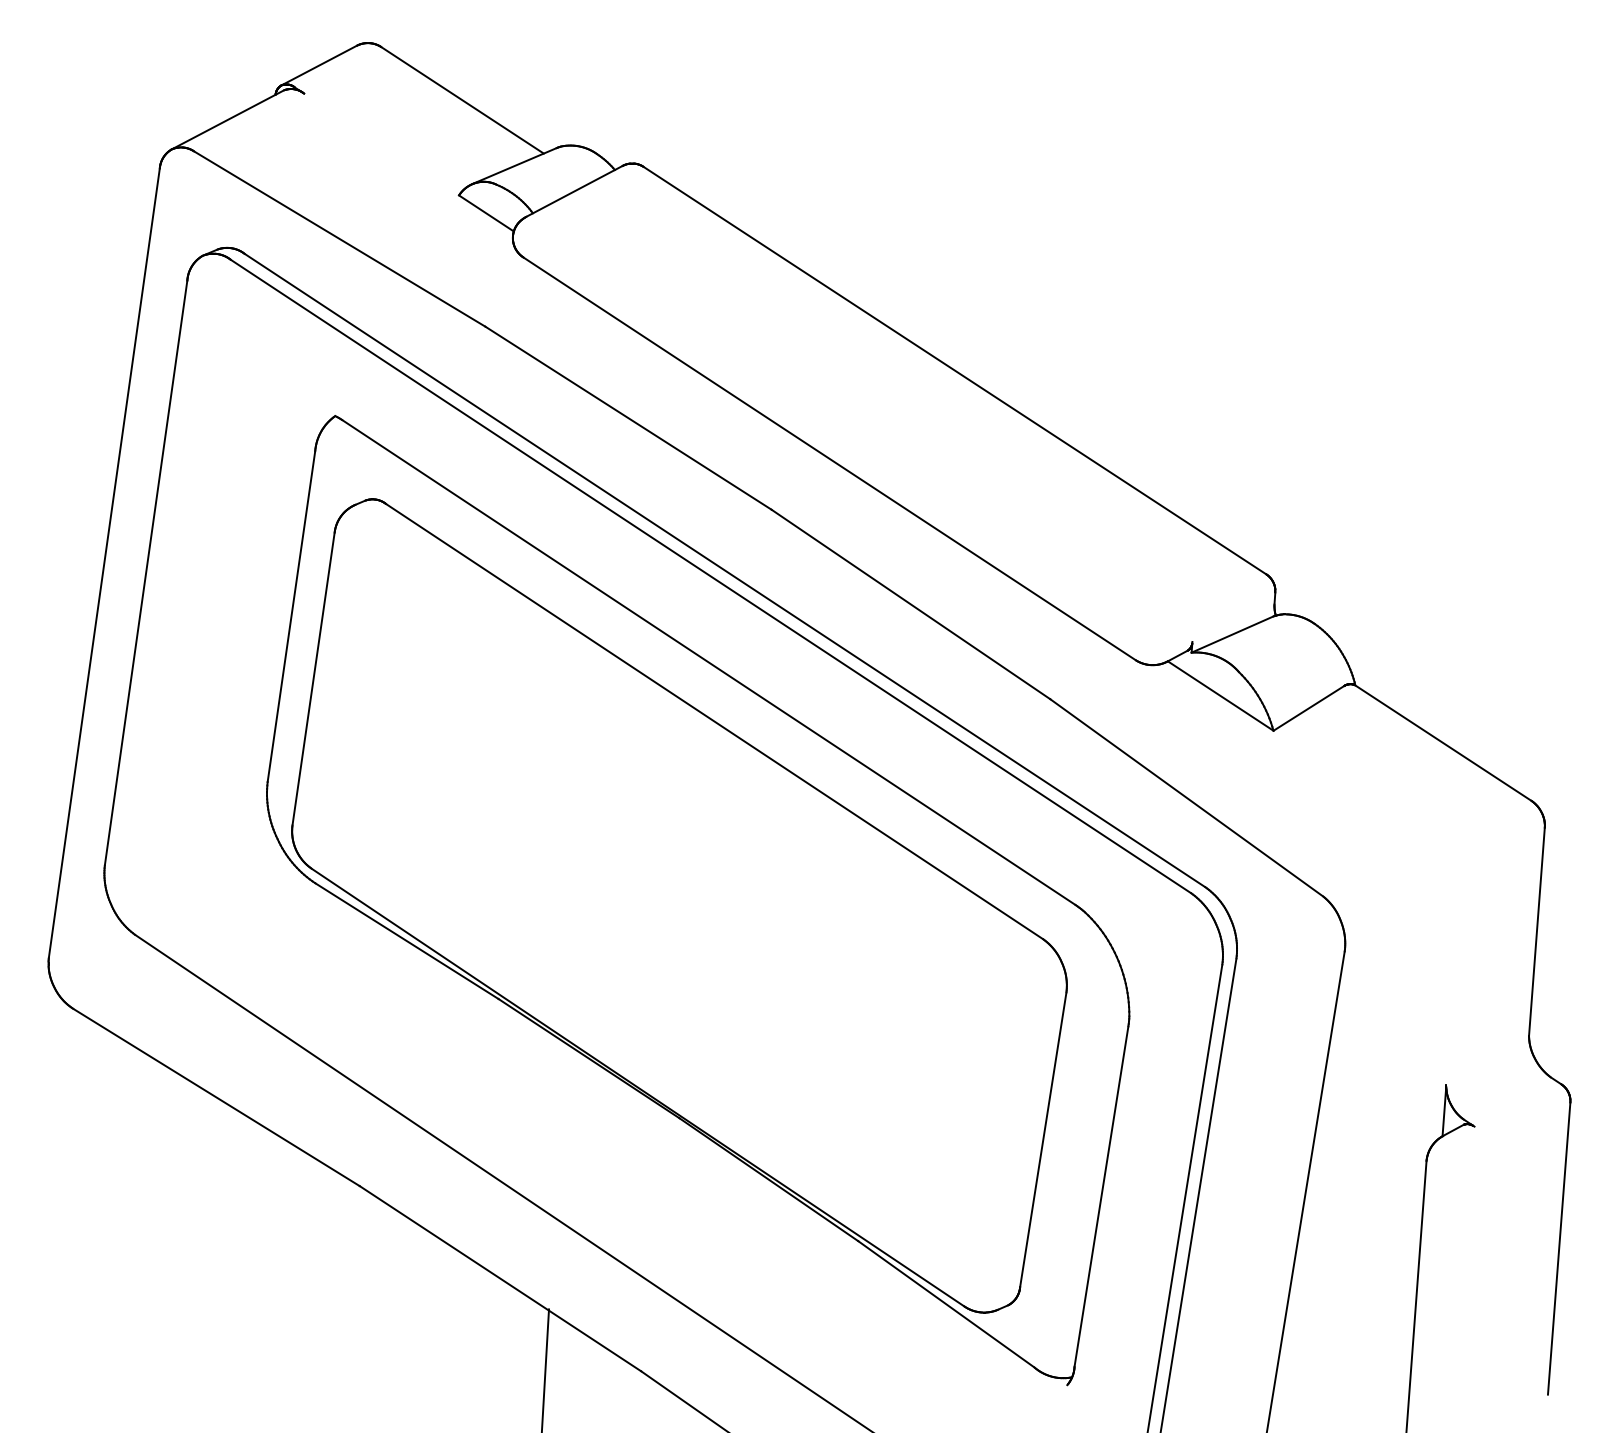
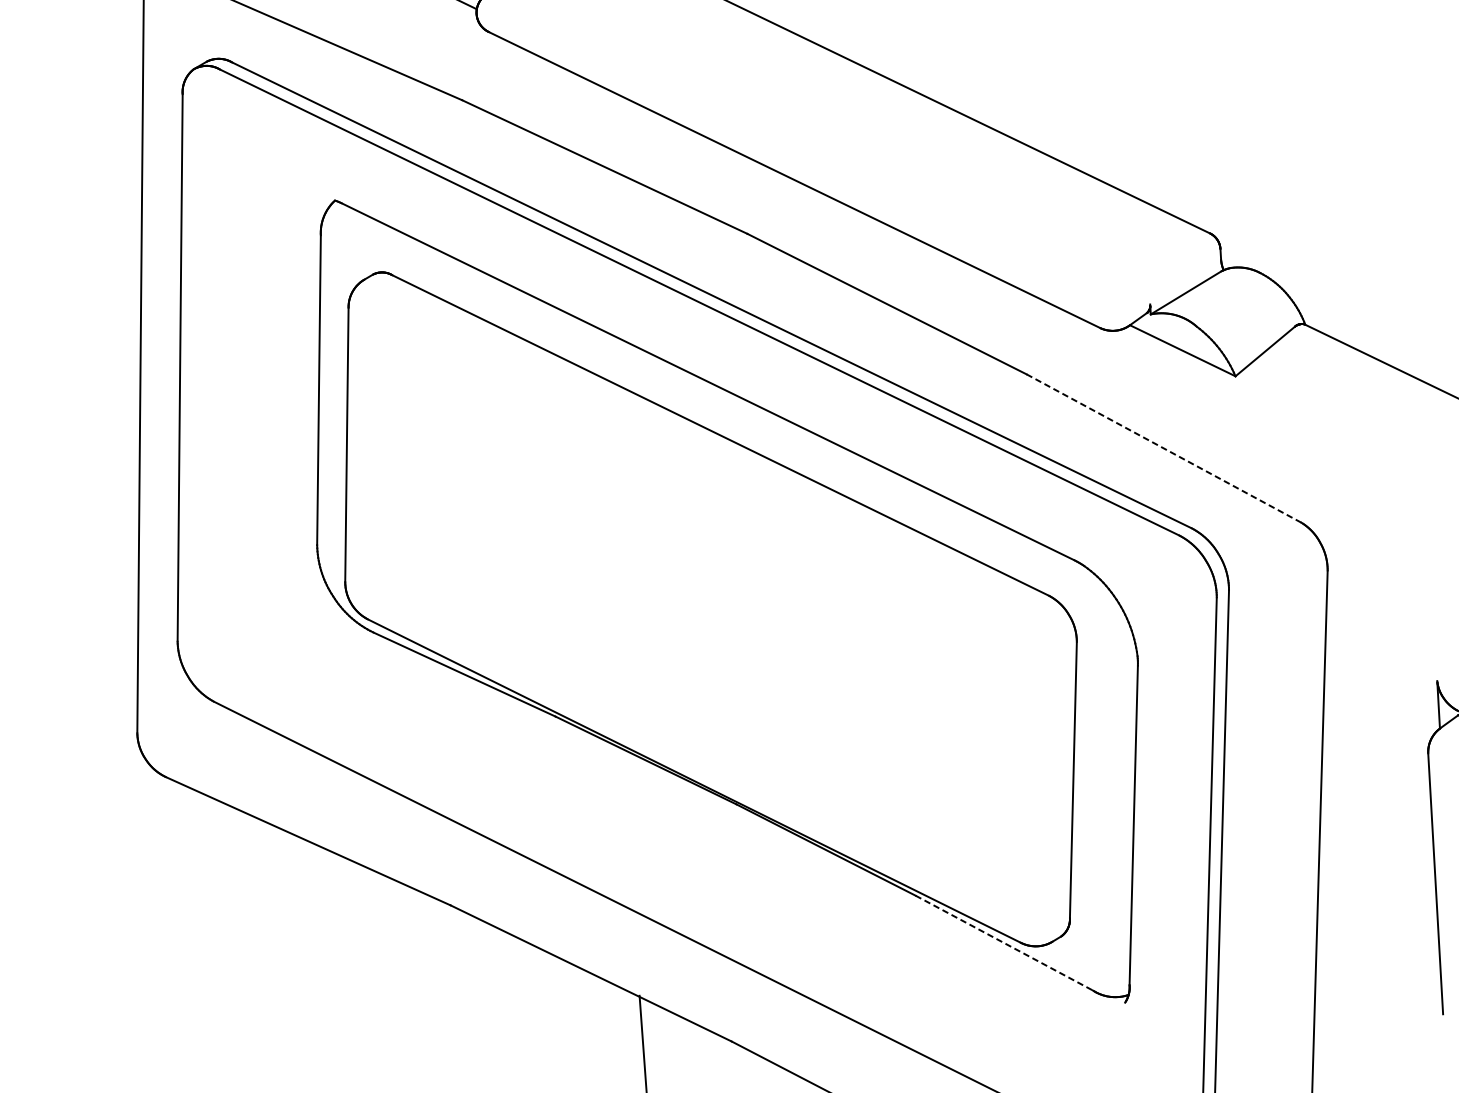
line: (1186, 797) -> (1163, 448), solid -> dashed
line: (946, 1304) -> (1004, 943), solid -> dashed

